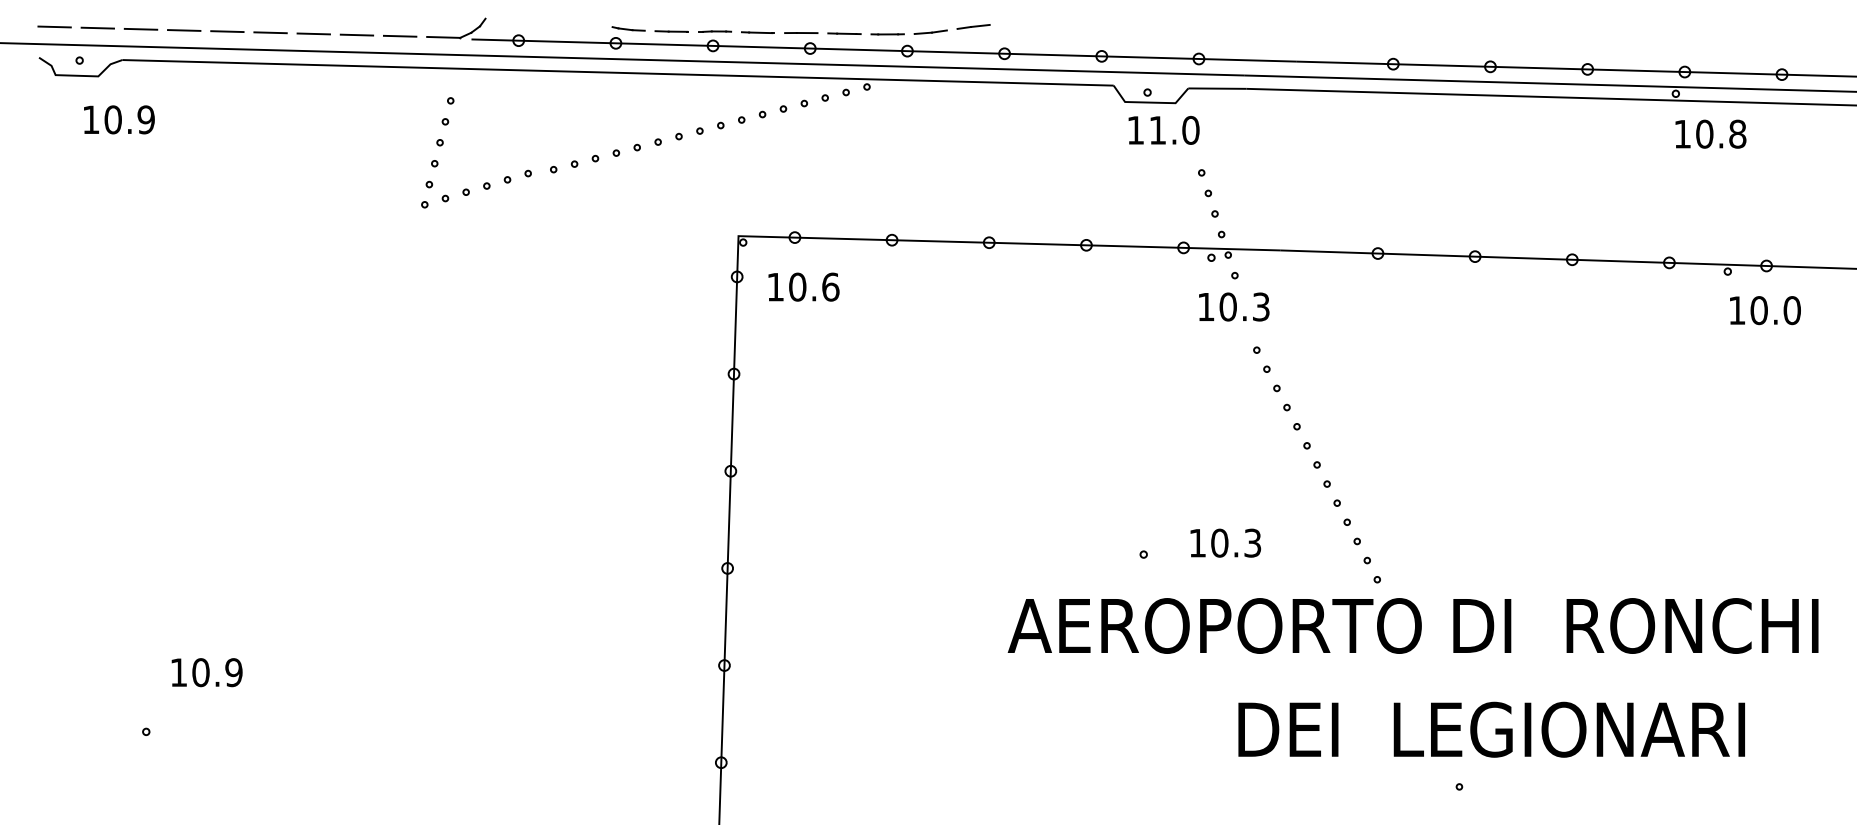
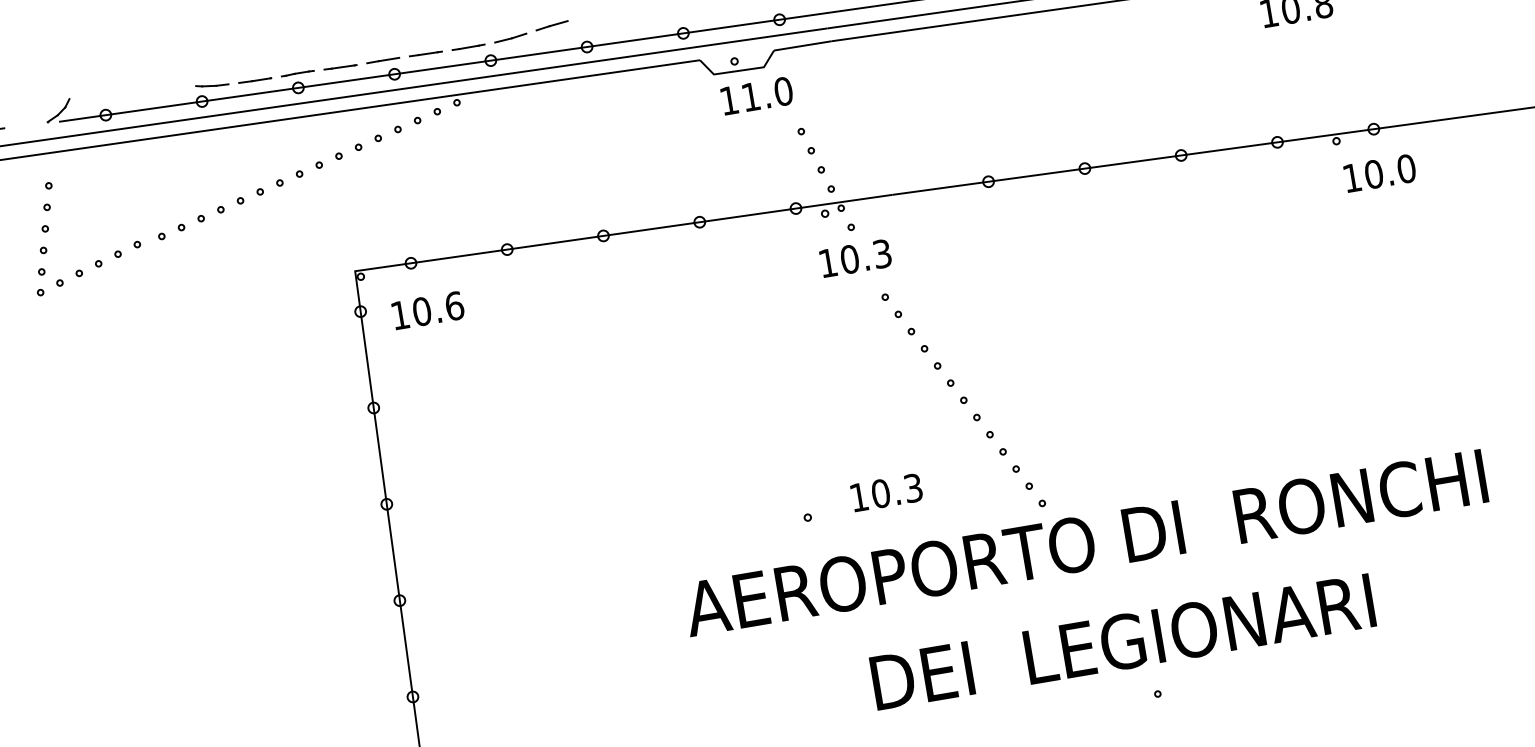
line: (443, 36) -> (30, 123), removed
text: (1491, 729) -> (1122, 641), moved

